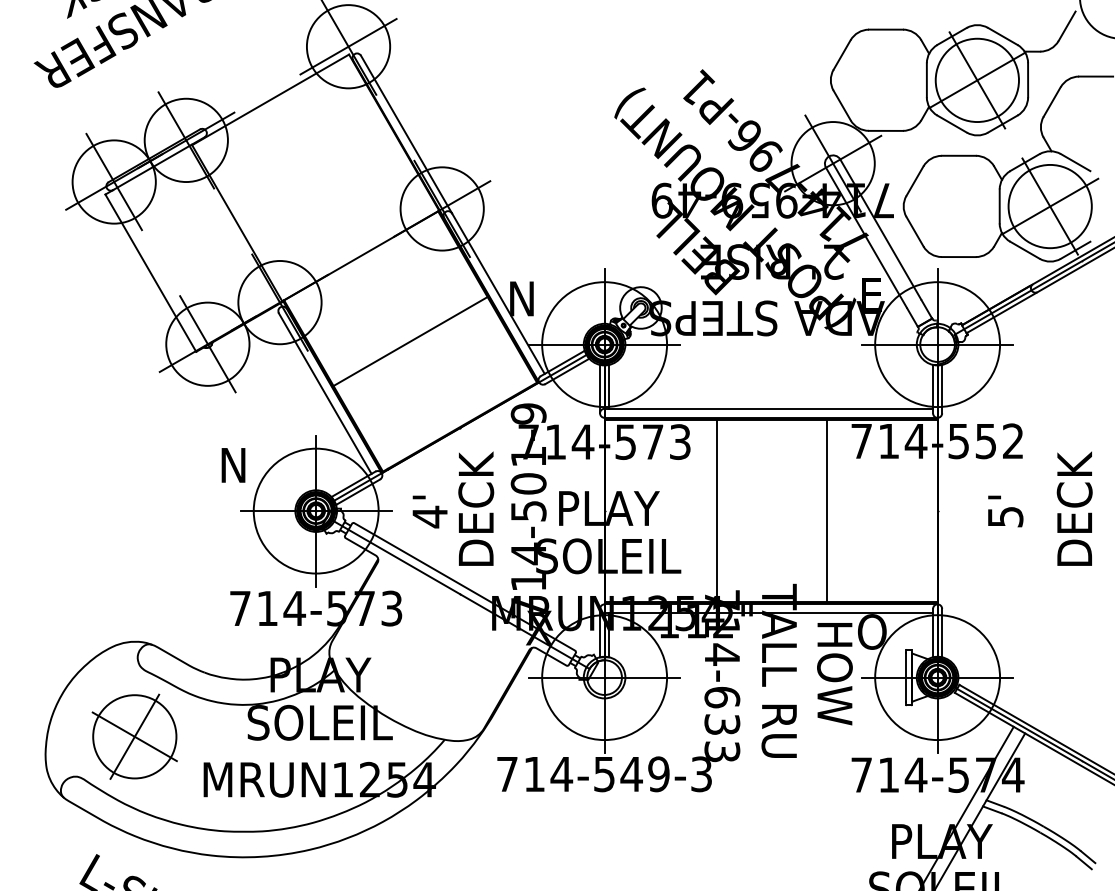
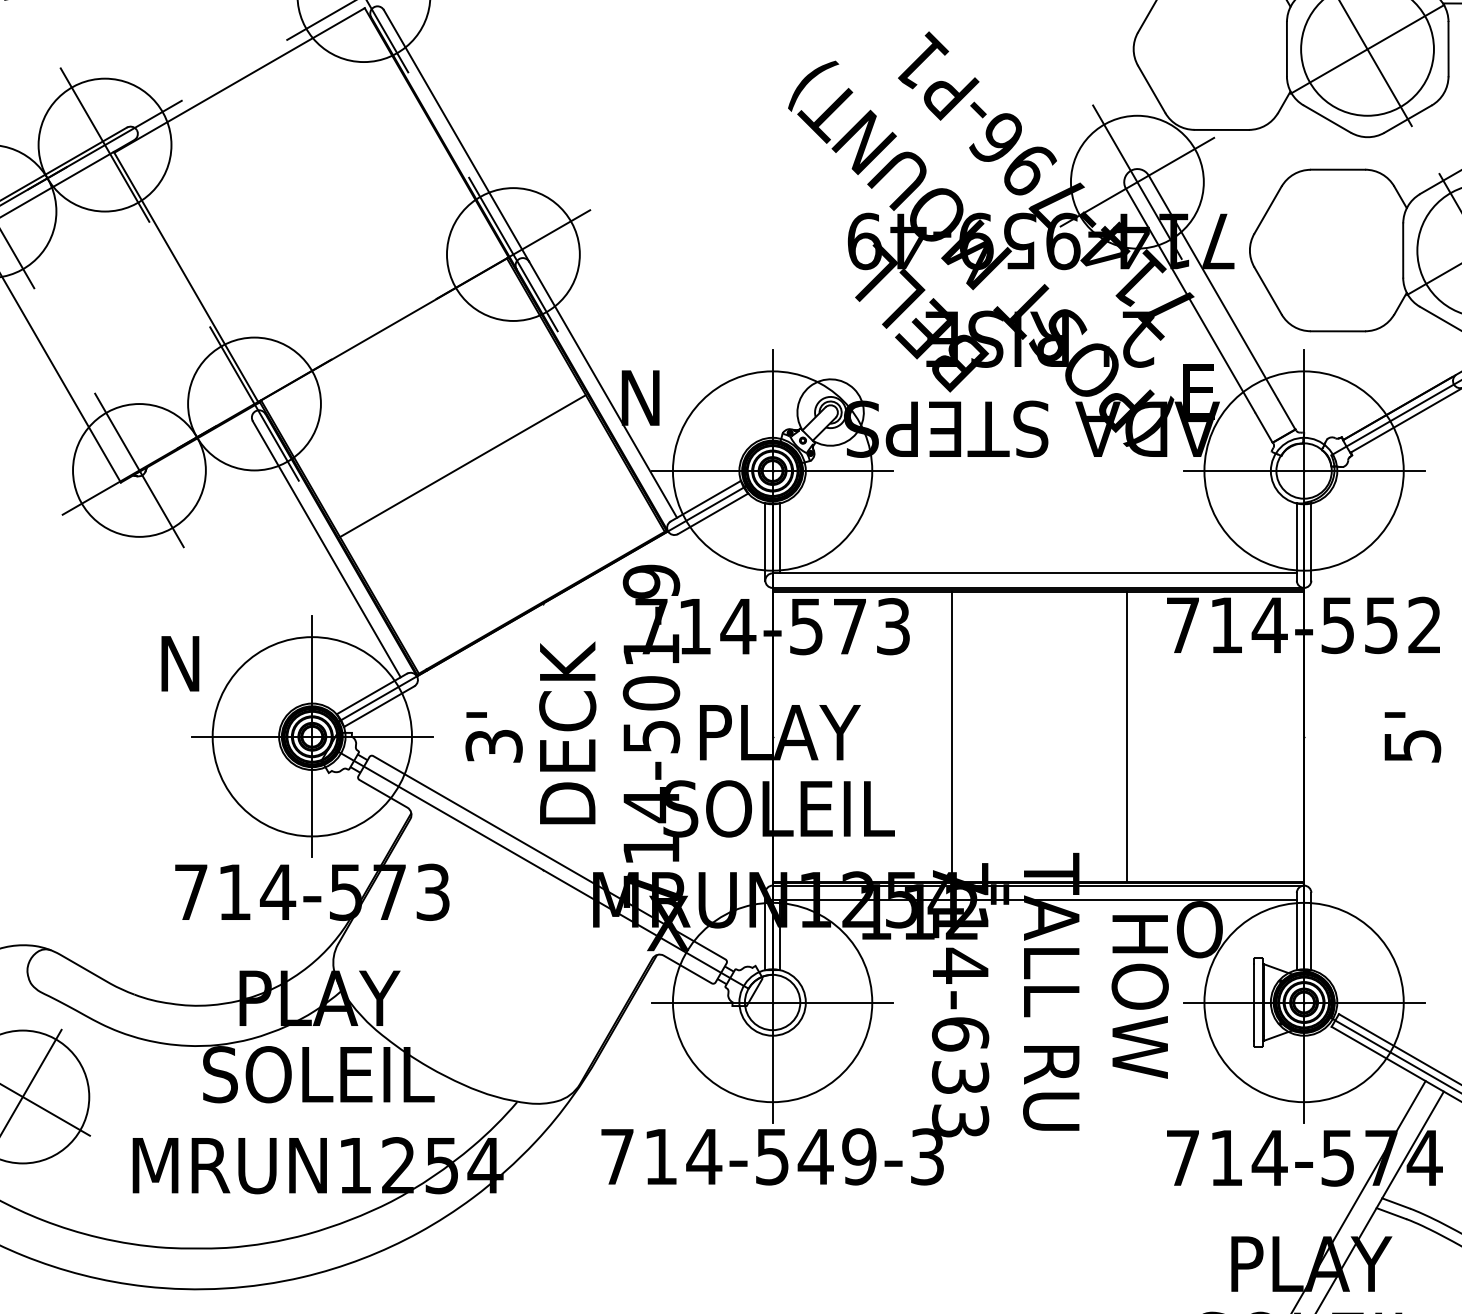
text: (430, 516) -> (494, 745), 4' -> 3'

